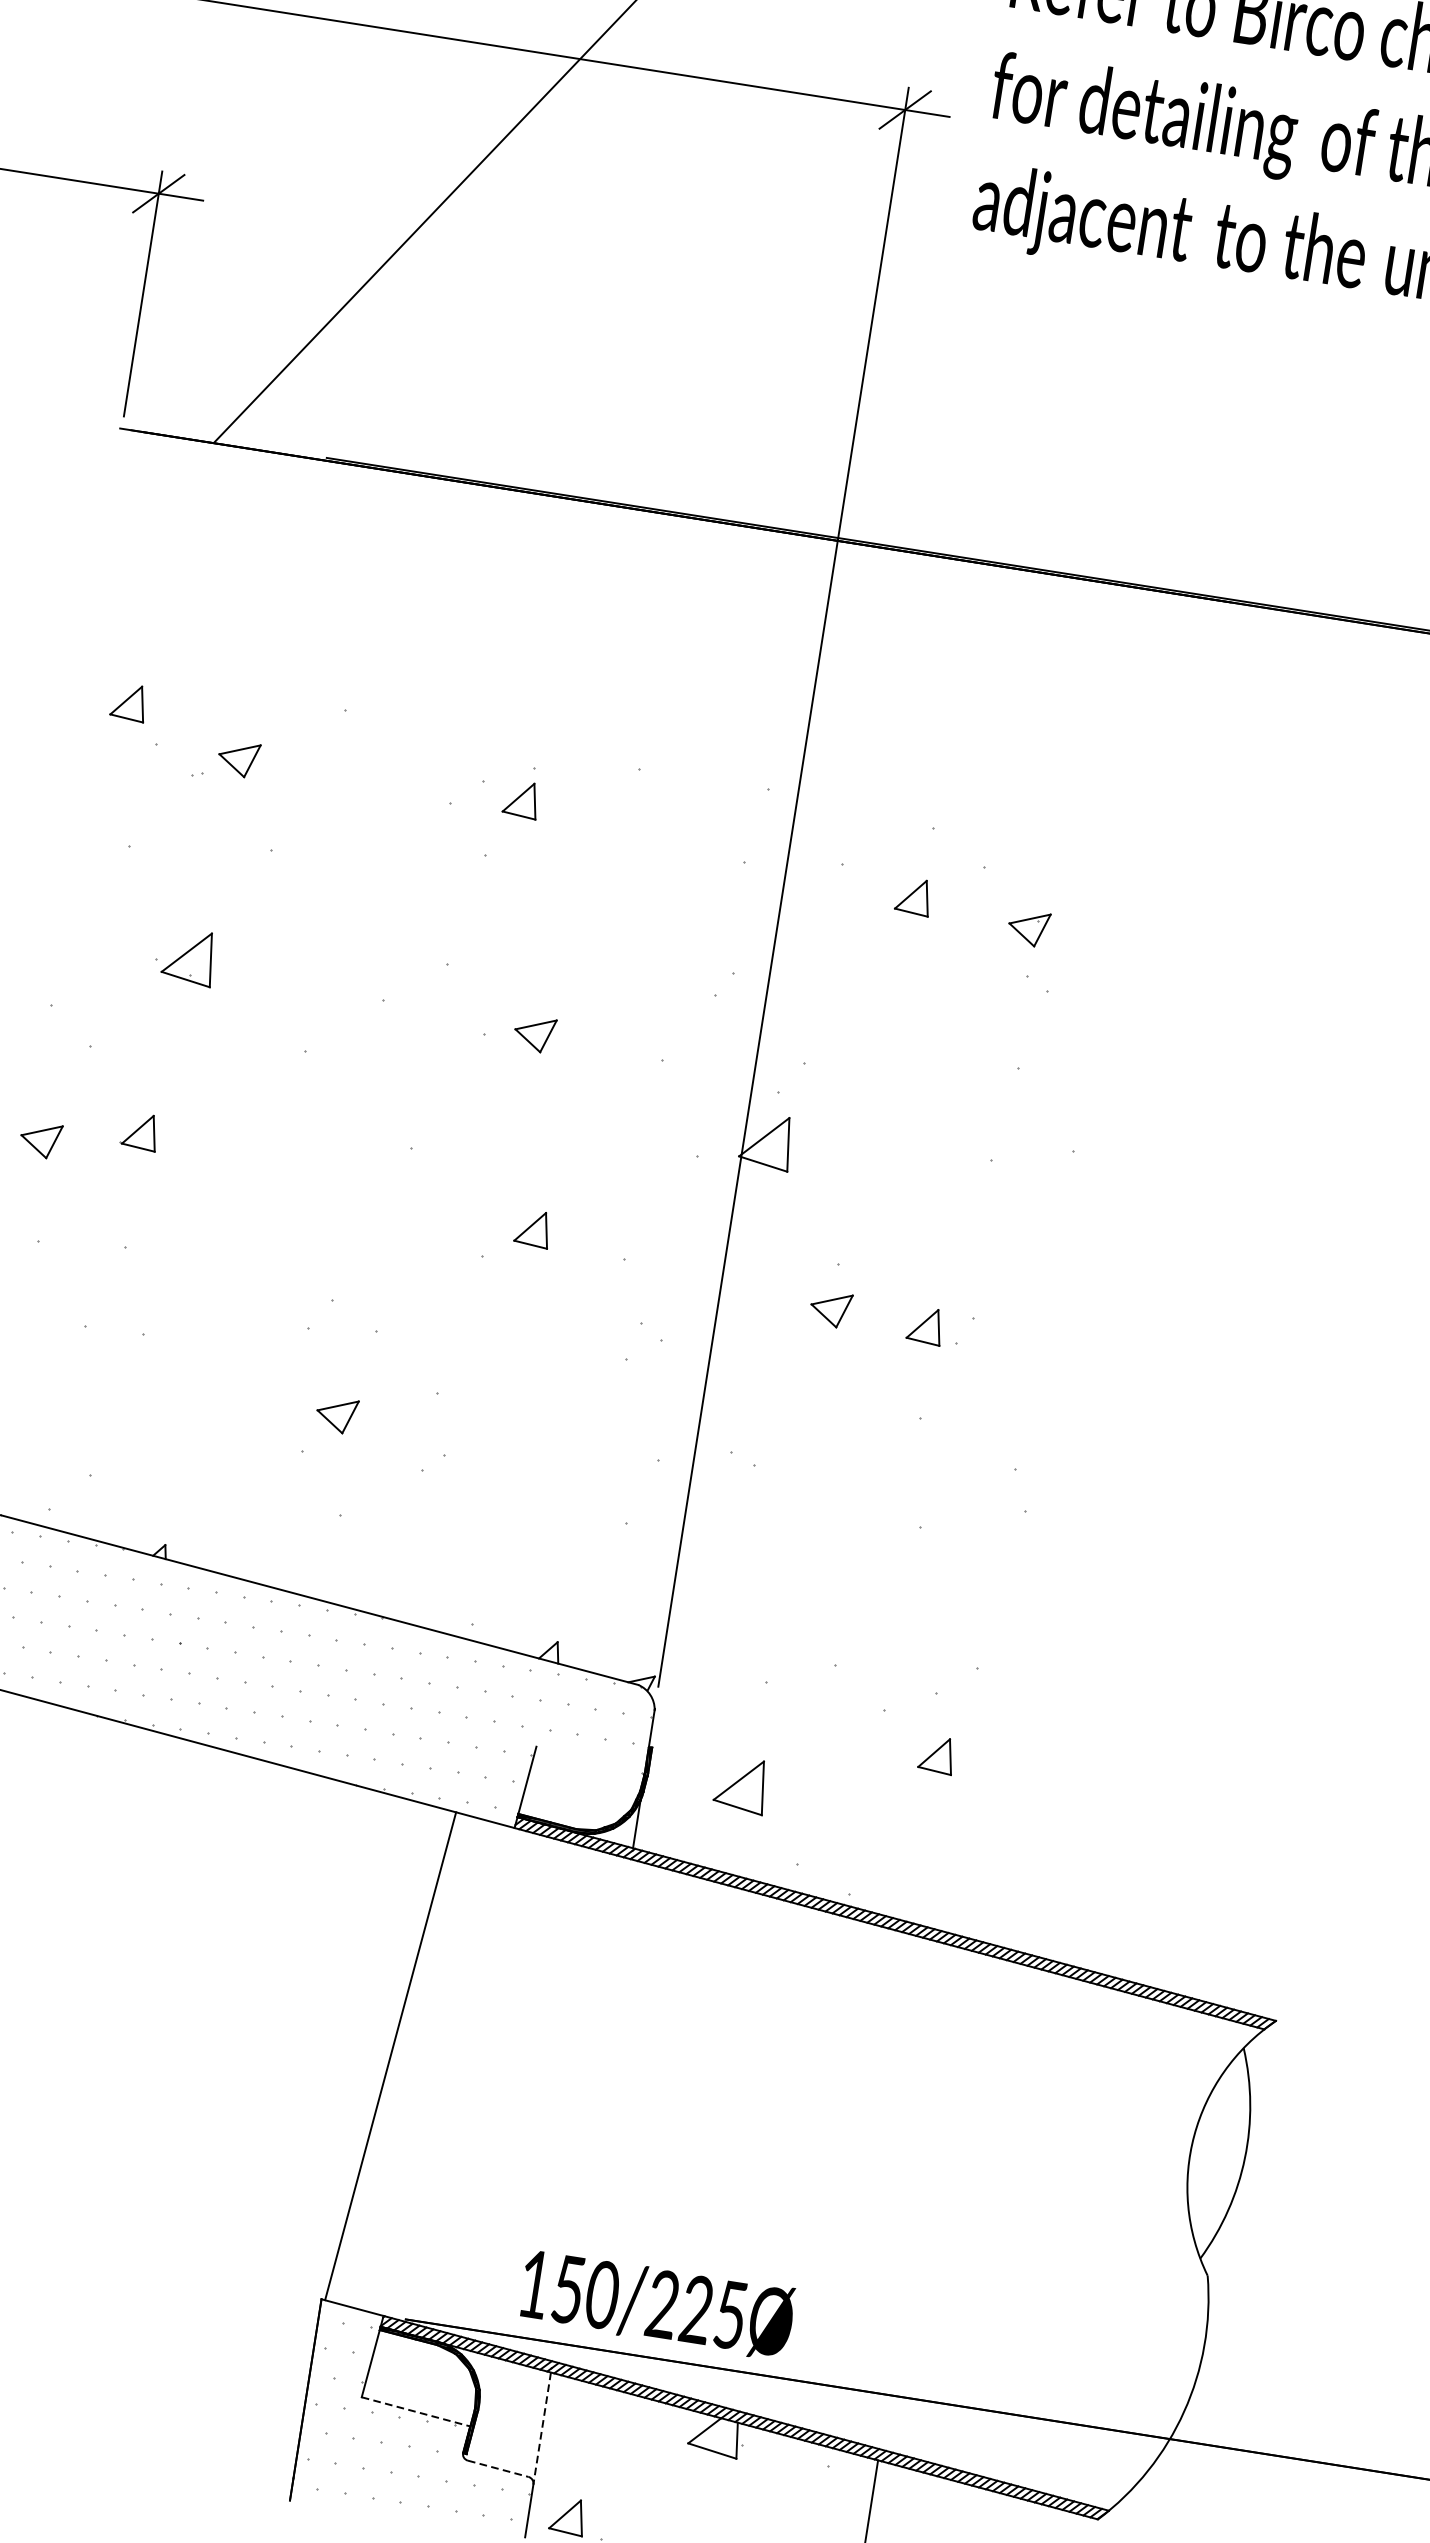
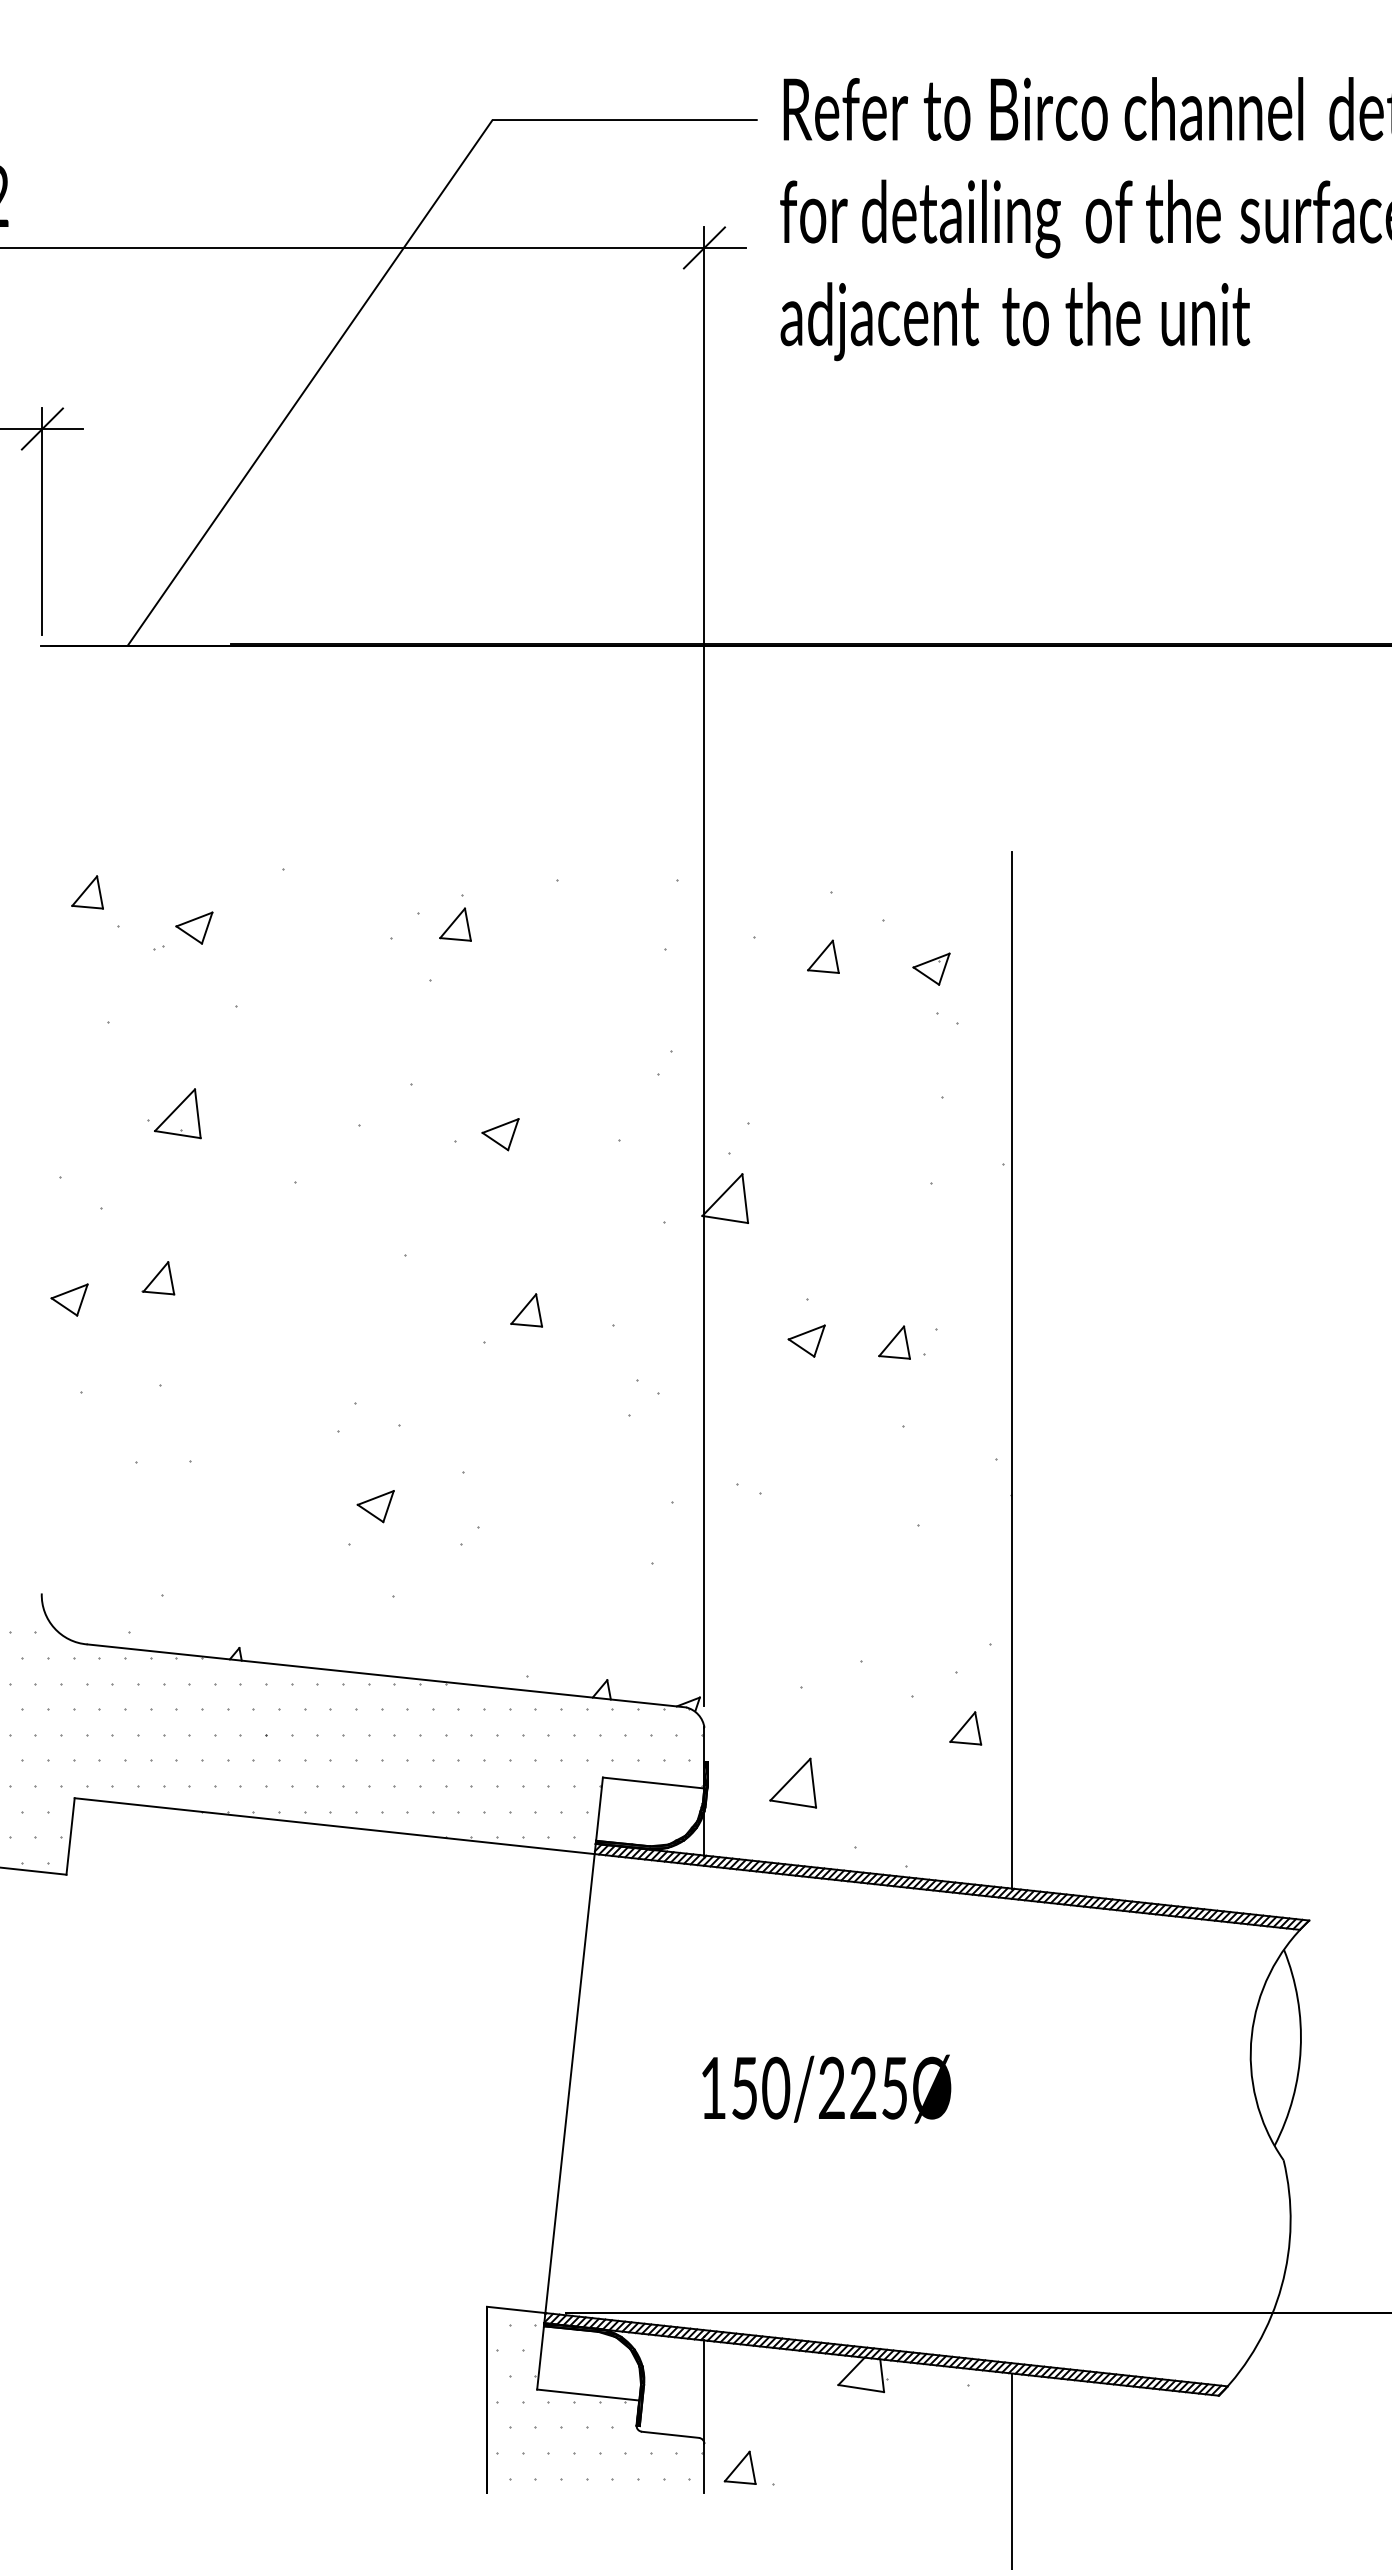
line: (1048, 1374) -> (1012, 1369), added
line: (590, 1760) -> (653, 1782), added
line: (390, 2056) -> (569, 2083), moved
text: (656, 2303) -> (826, 2088), moved
line: (416, 2412) -> (588, 2395), dashed -> solid
line: (542, 2428) -> (704, 2392), dashed -> solid
line: (498, 2468) -> (670, 2434), dashed -> solid

